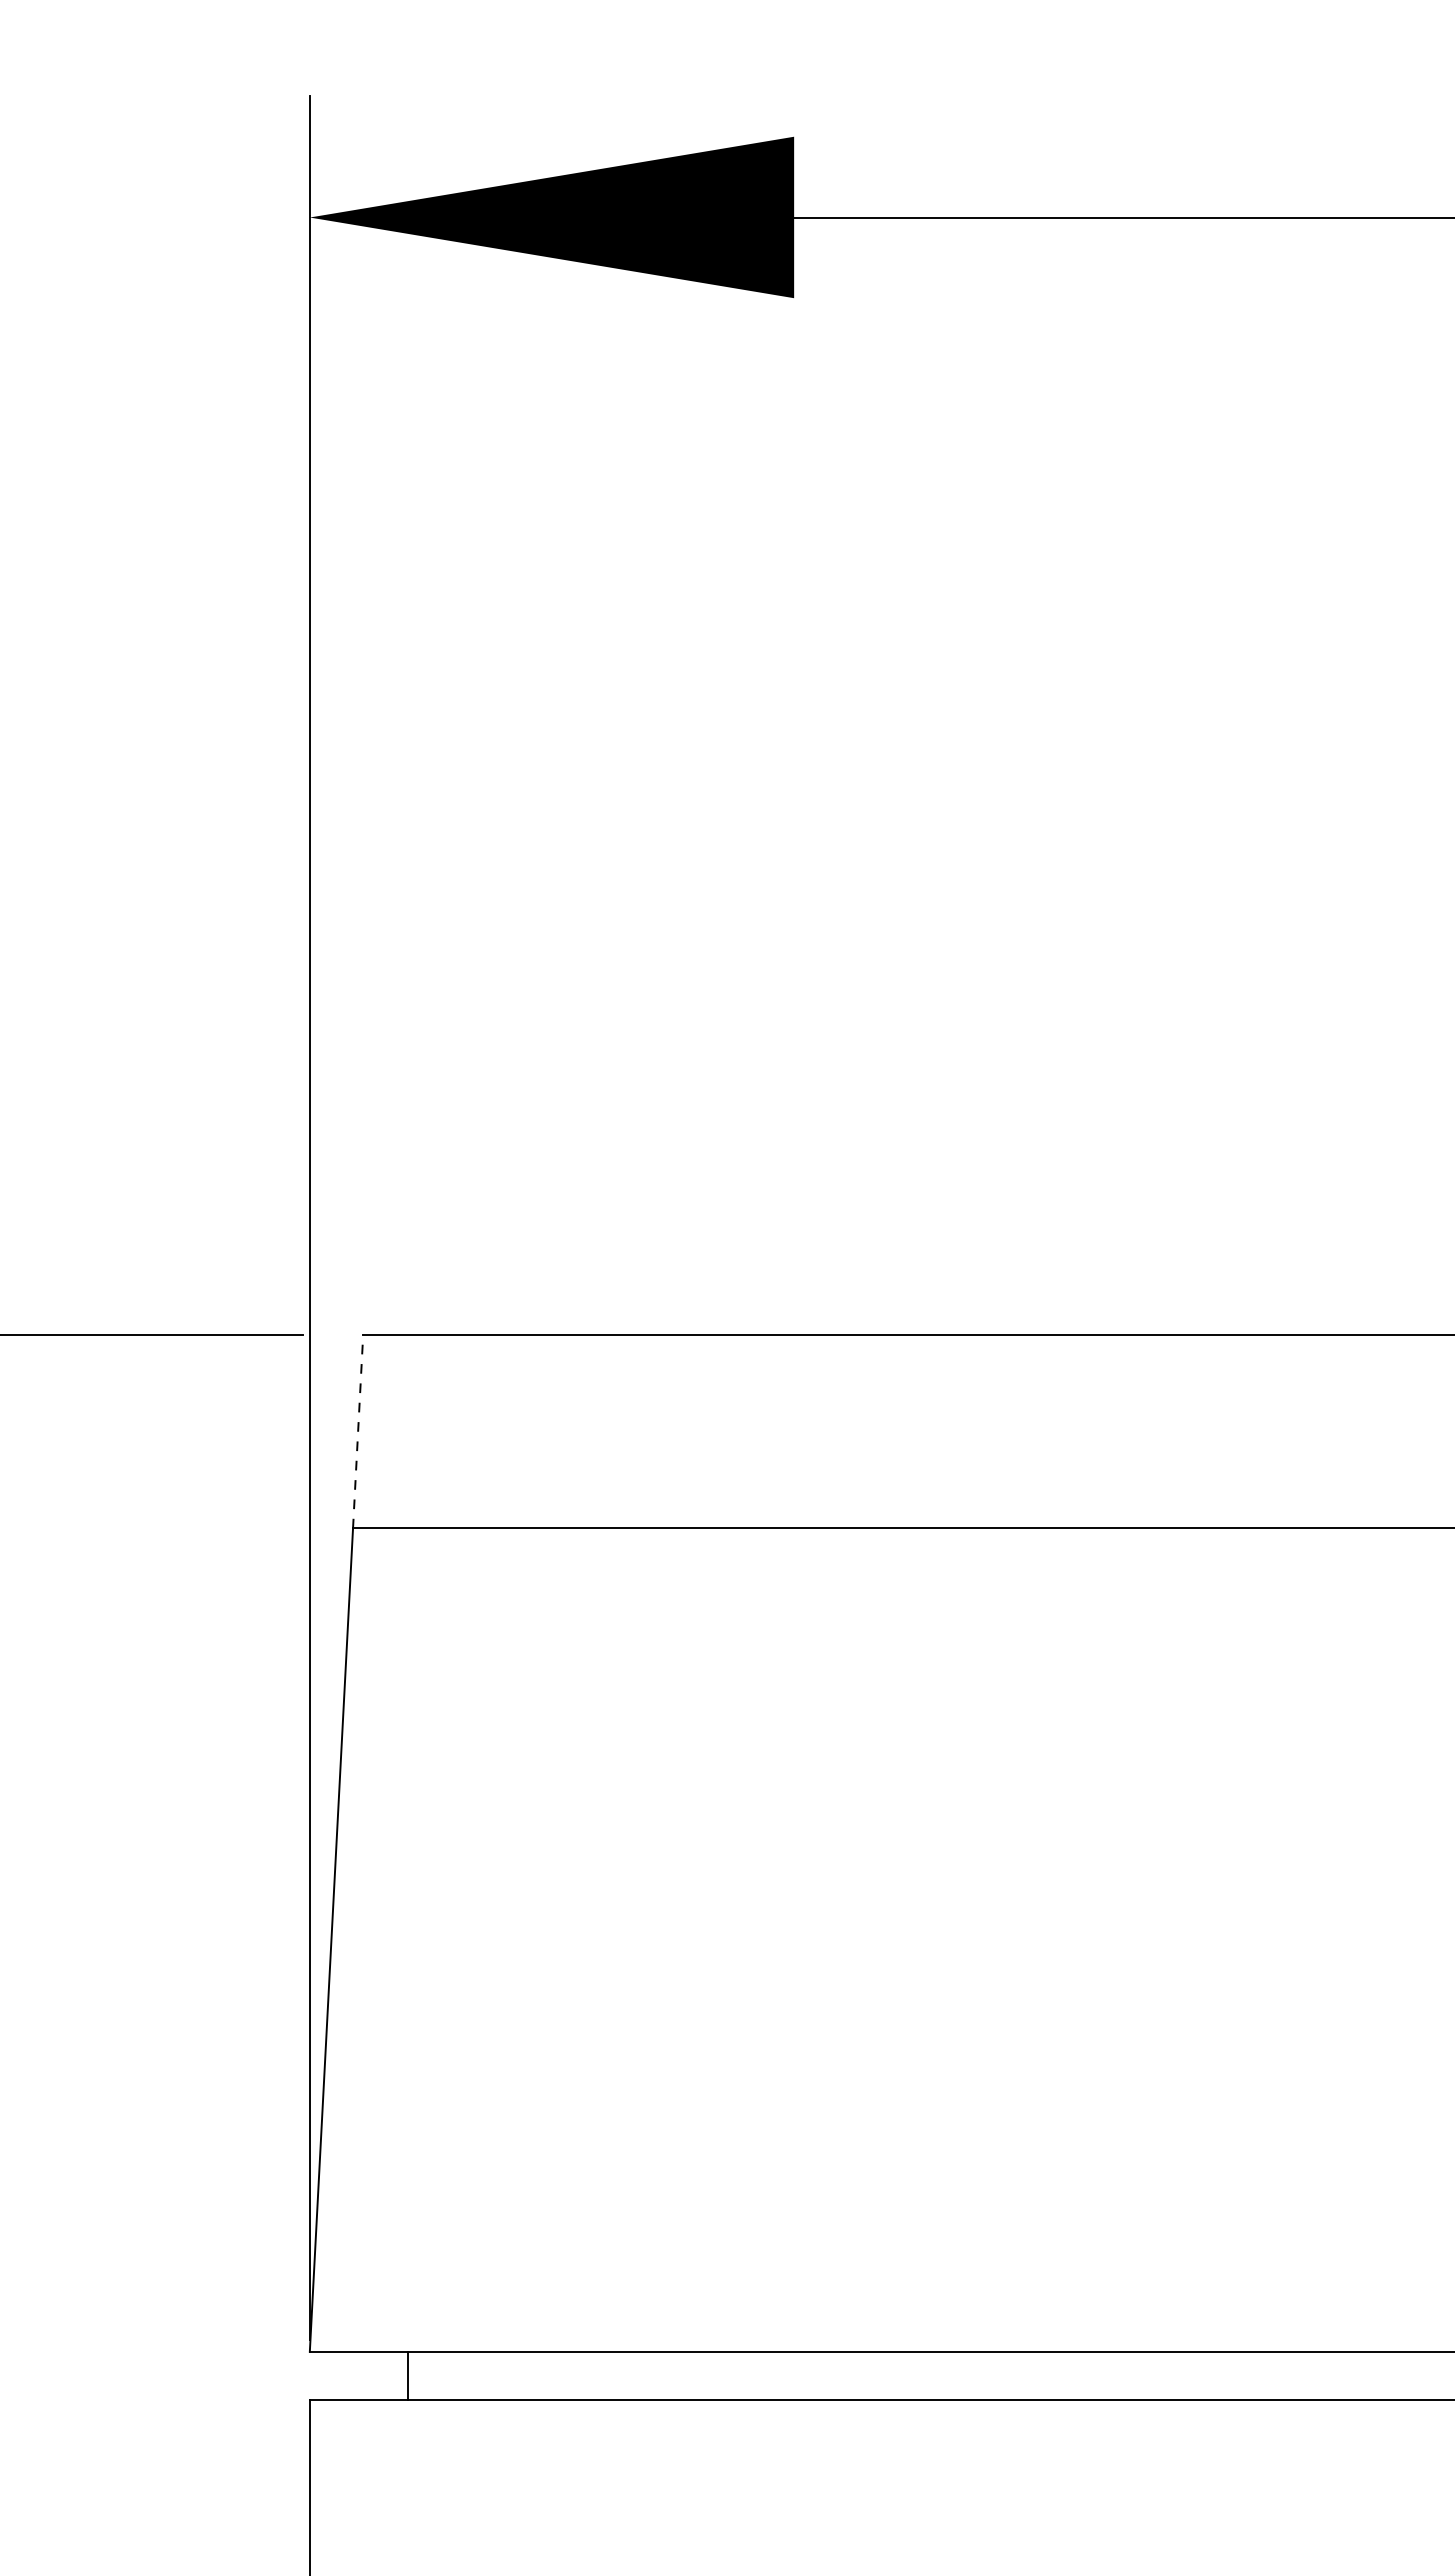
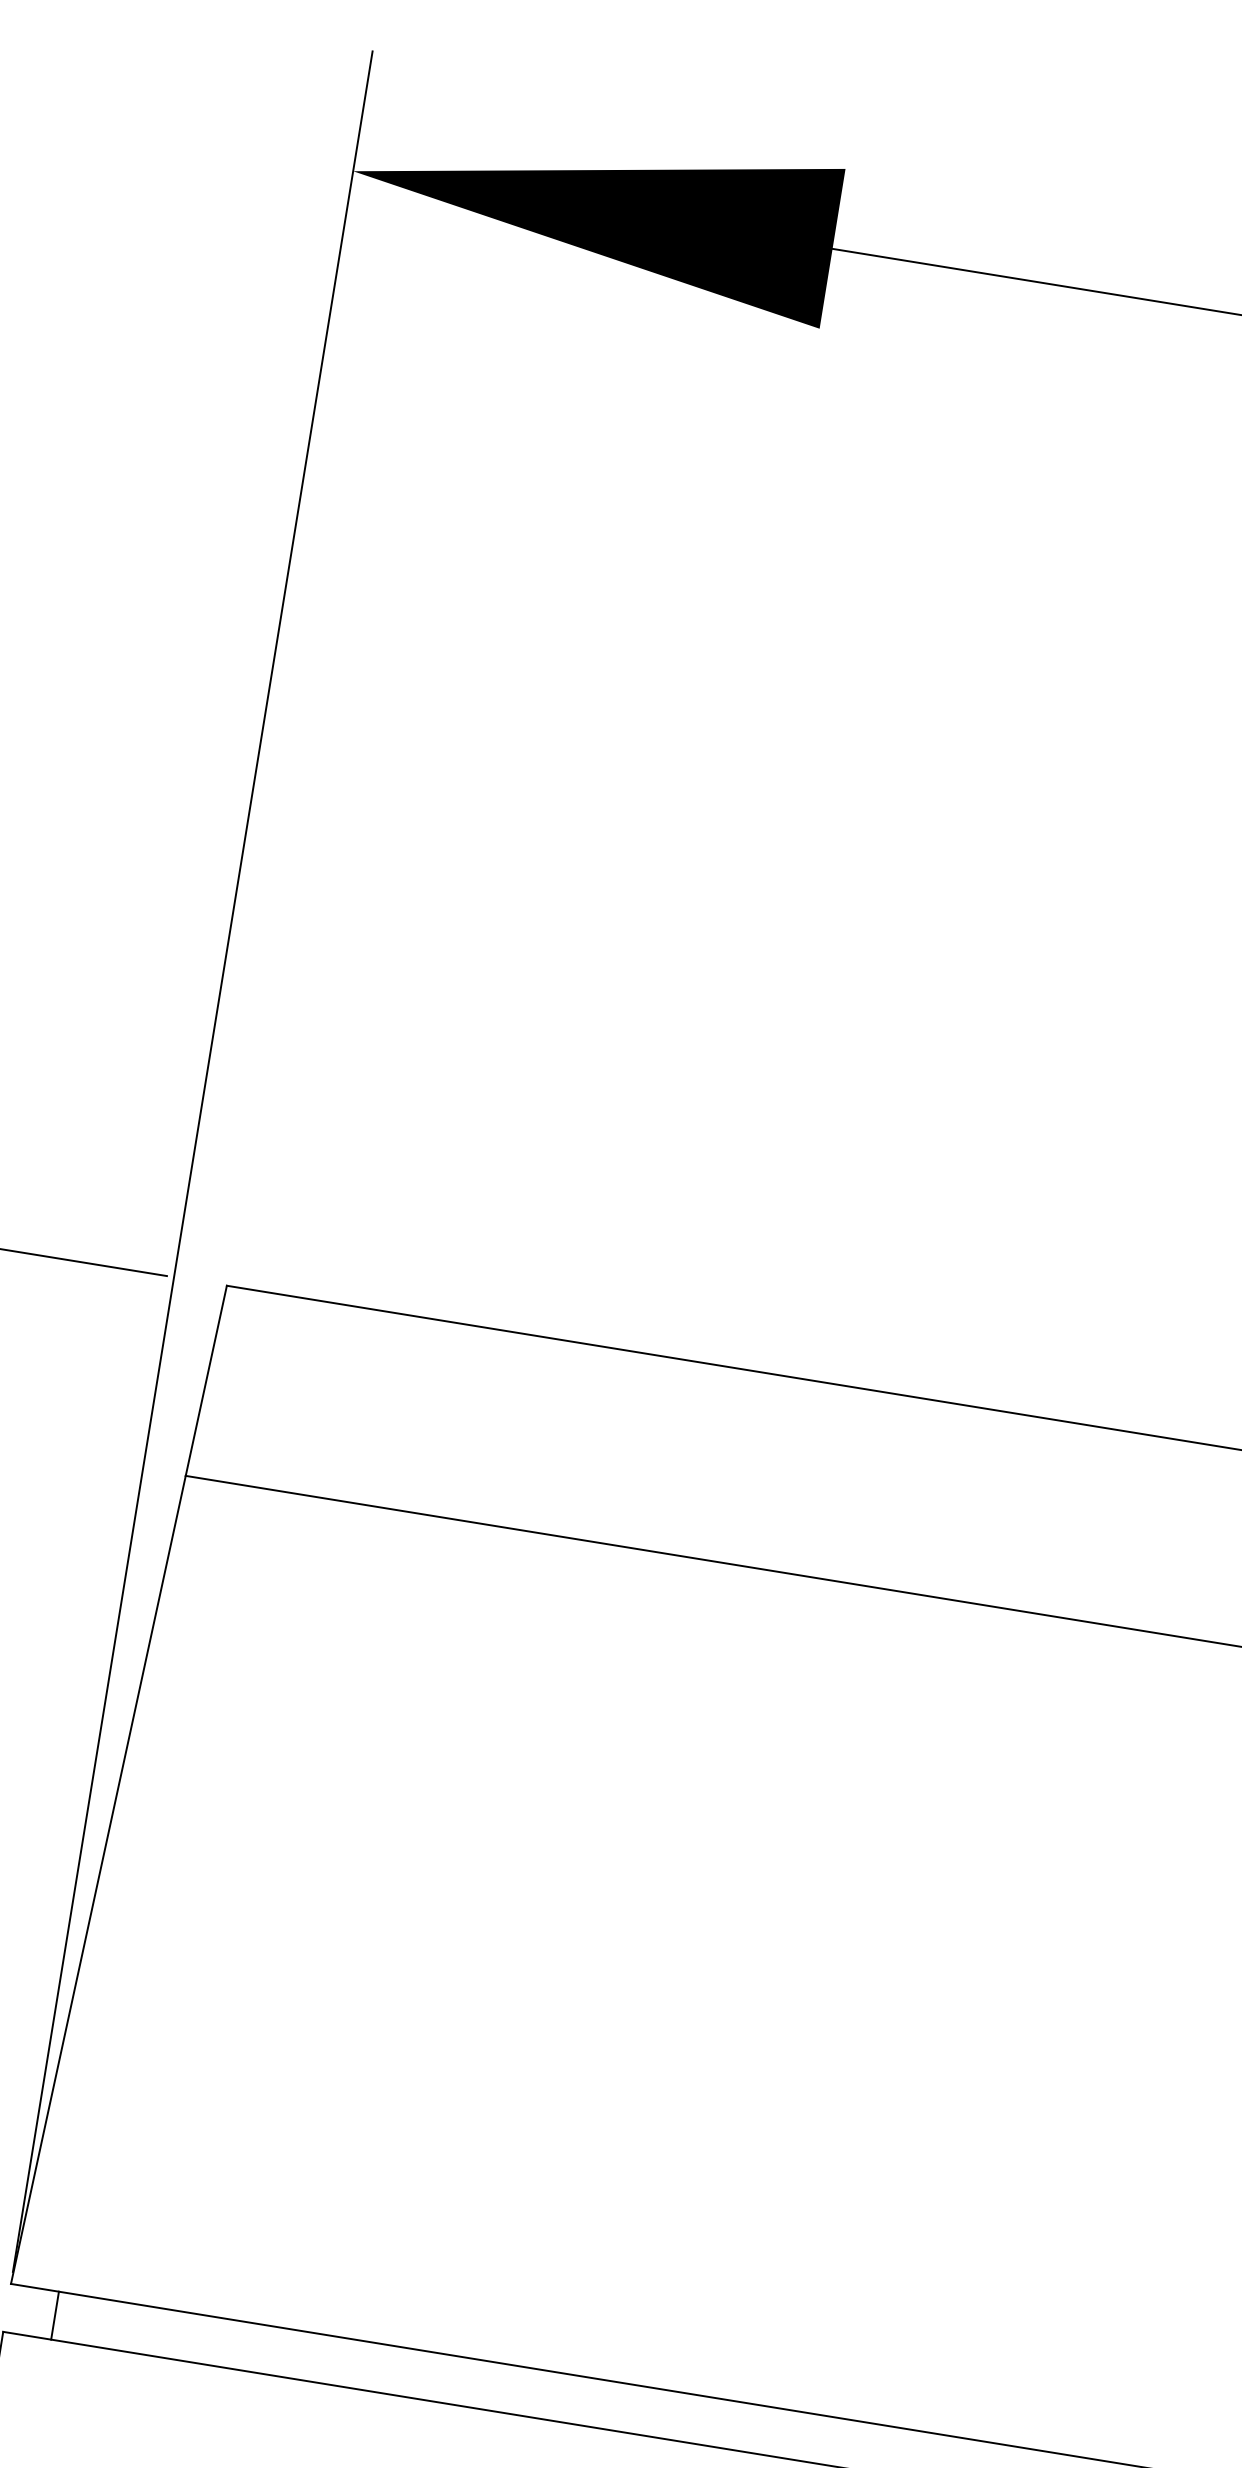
line: (358, 1431) -> (206, 1380), dashed -> solid
line: (408, 2375) -> (55, 2315), moved

